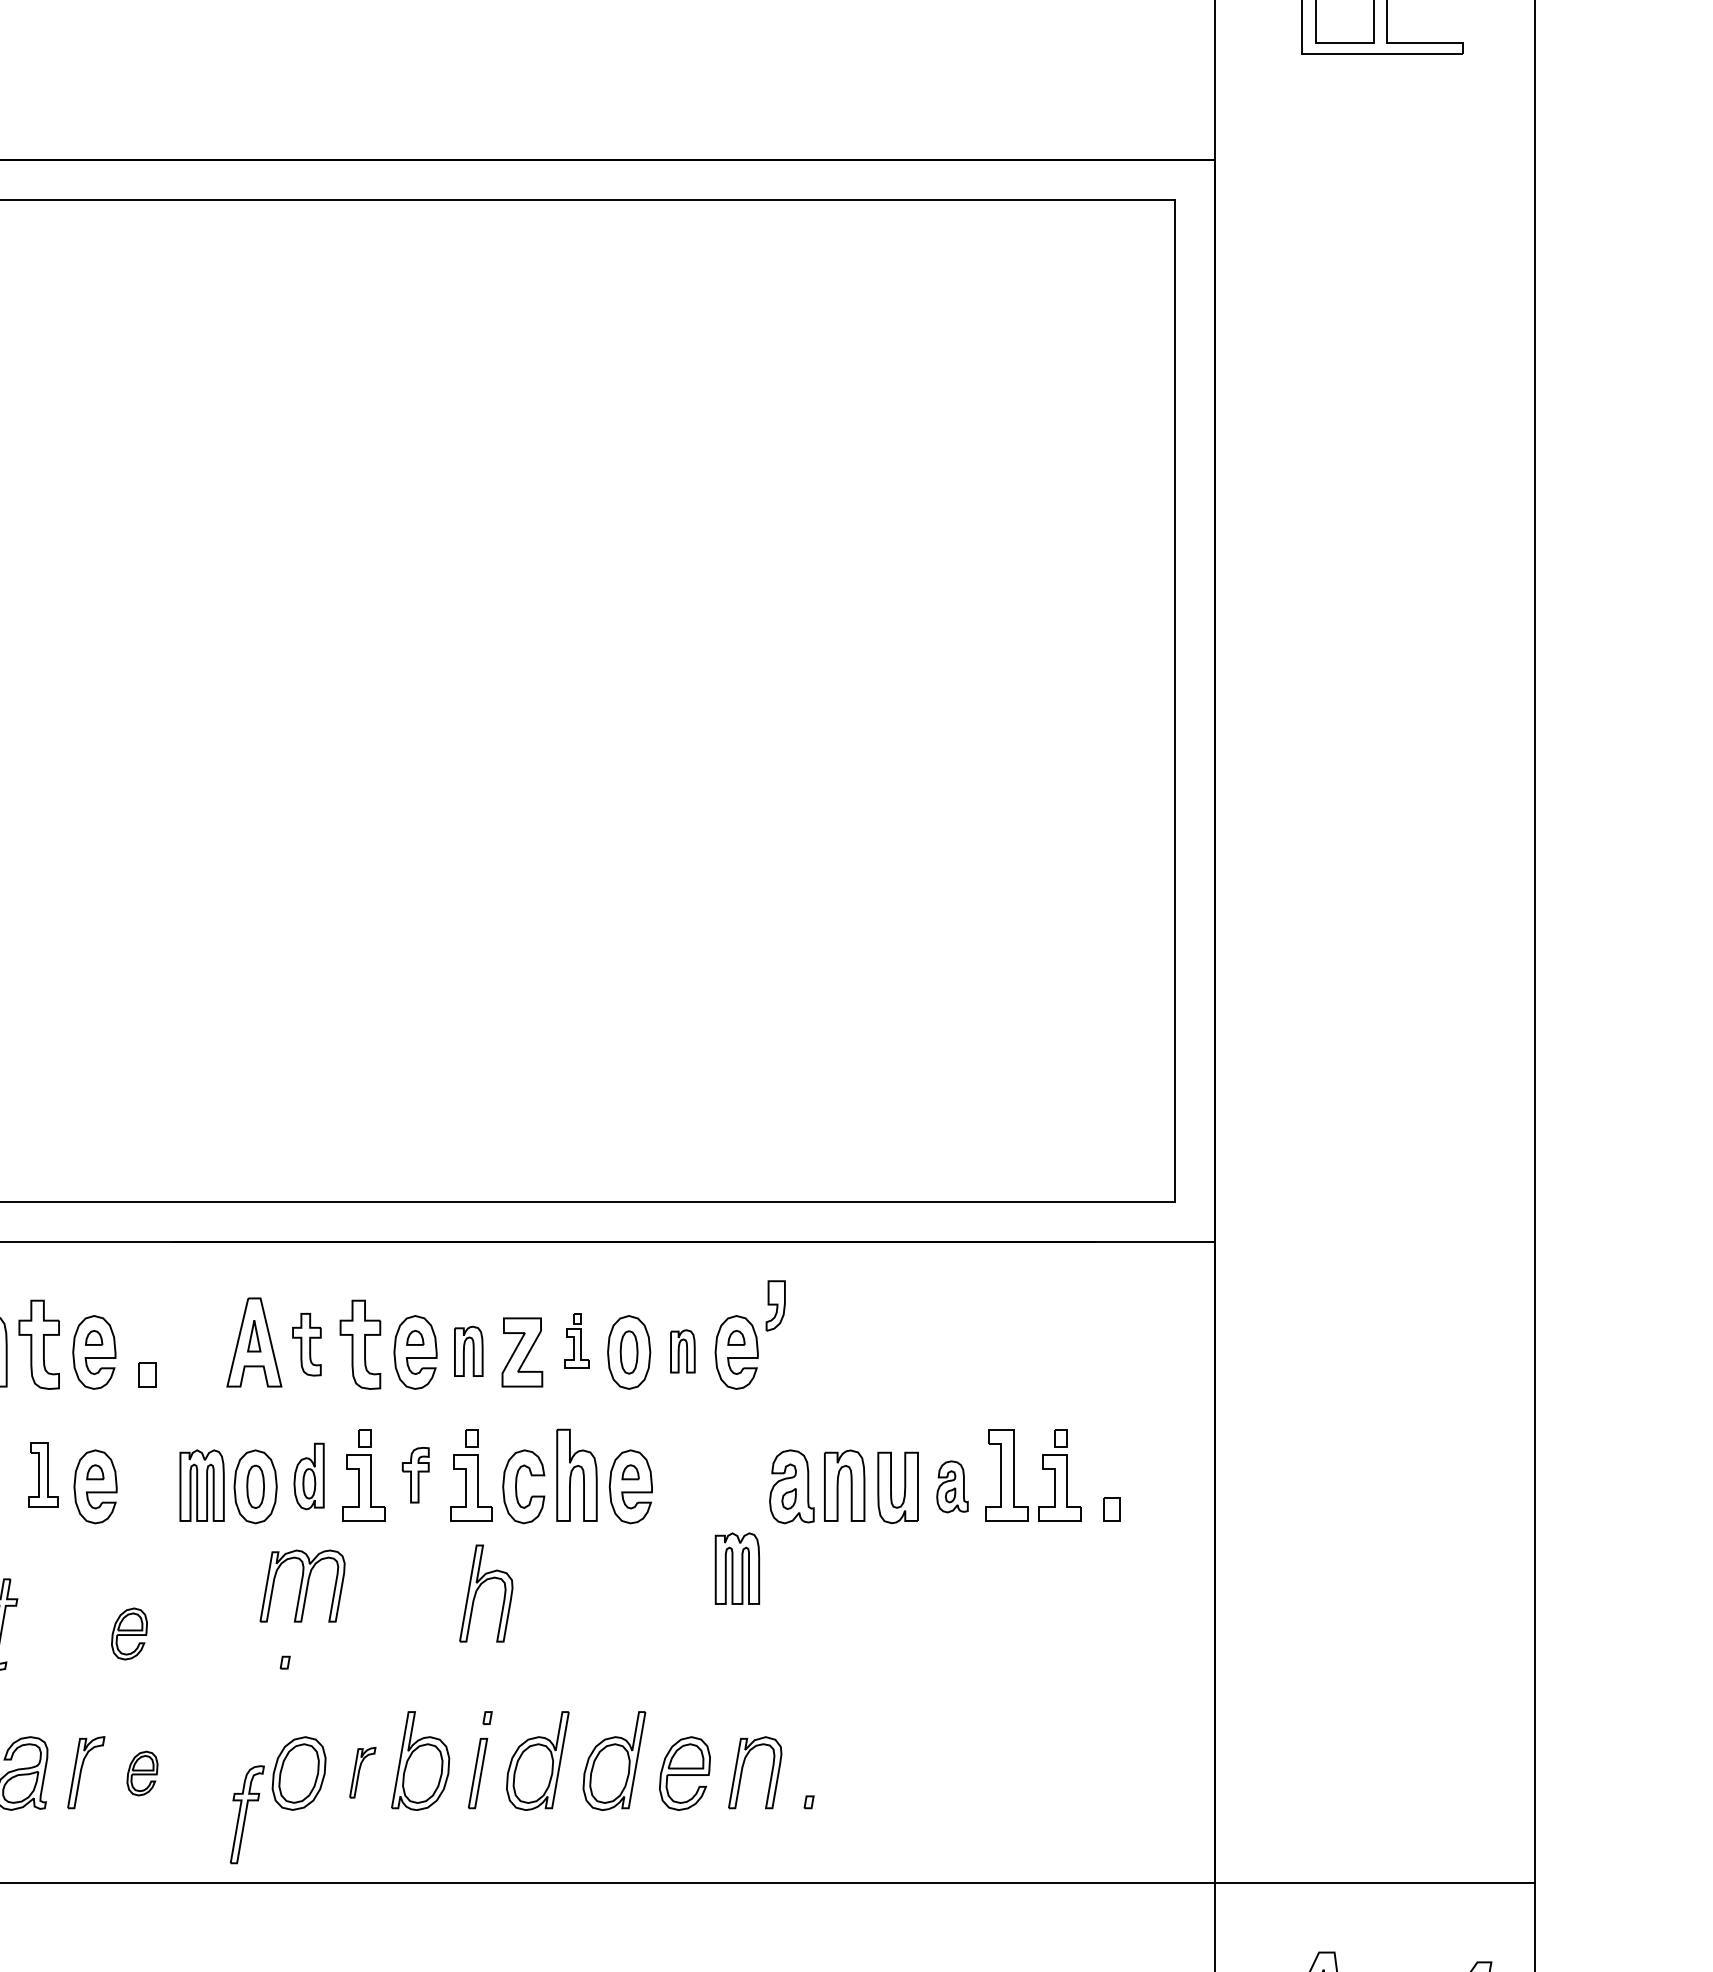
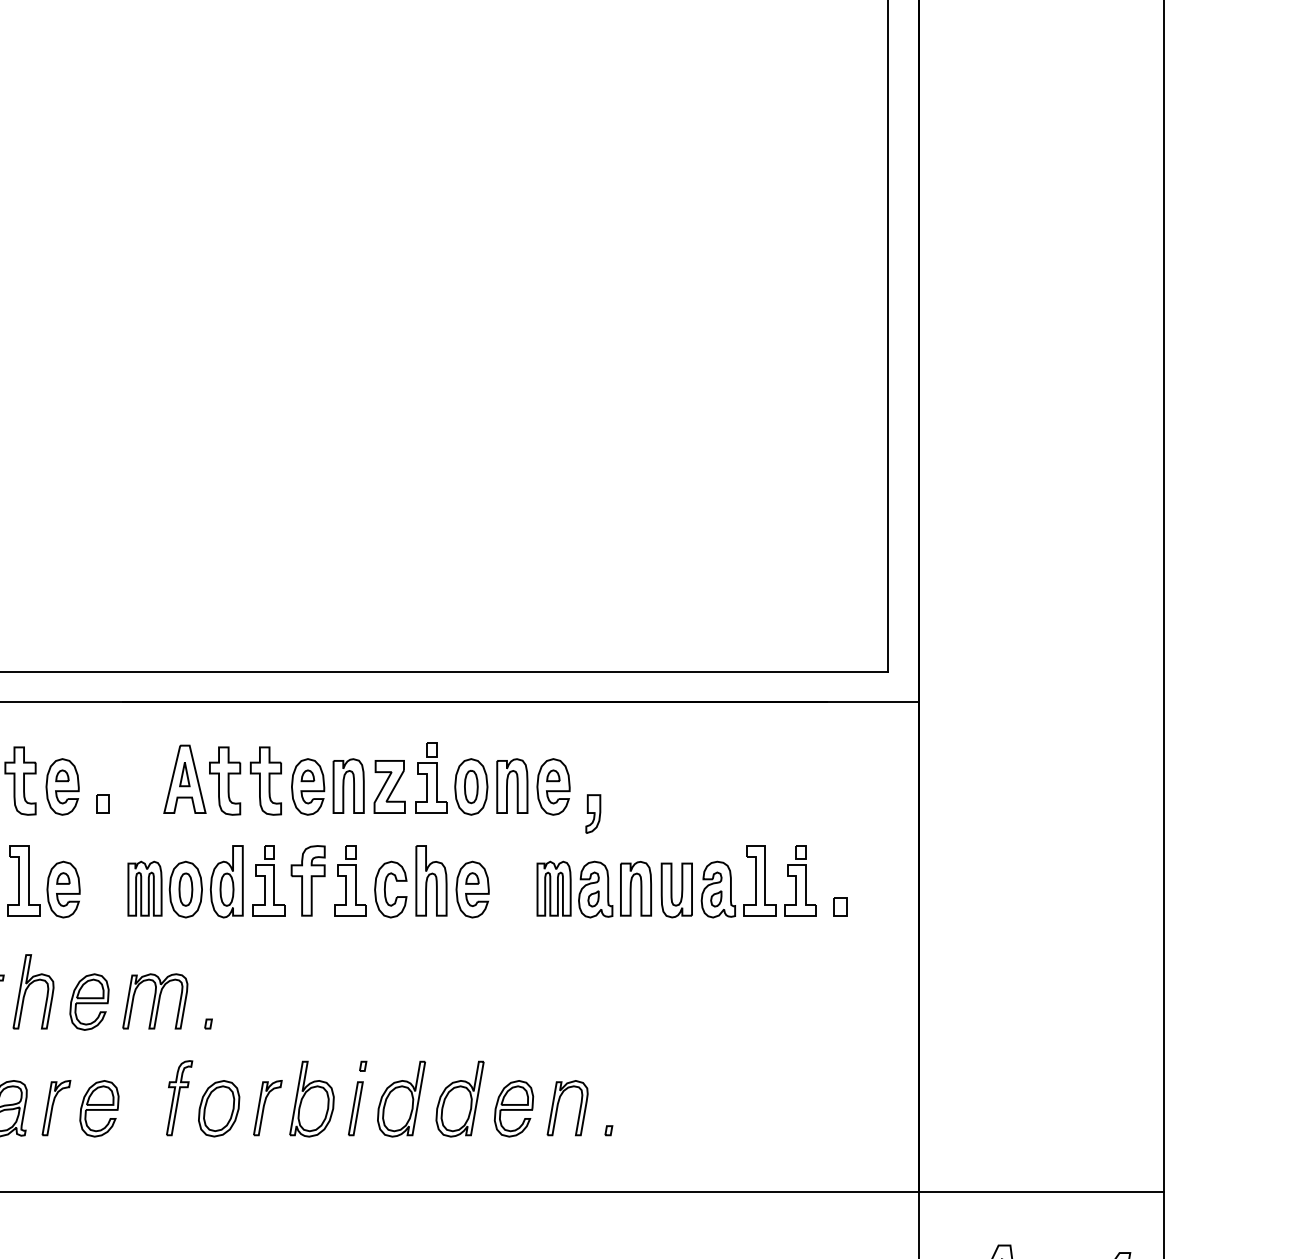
part: (775, 1305) -> (593, 813), moved
part: (576, 1340) -> (431, 777), size x1.67
part: (306, 1344) -> (224, 780), size x1.43
part: (468, 1351) -> (348, 786), size x1.43
part: (682, 1351) -> (512, 786), size x1.67
part: (415, 1474) -> (308, 880), size x1.67
part: (43, 1475) -> (23, 880), size x1.43
part: (308, 1476) -> (226, 881), size x1.43
part: (952, 1486) -> (718, 889), size x1.43
part: (737, 1568) -> (554, 888), moved
part: (302, 1585) -> (155, 1000), moved
part: (479, 1588) -> (28, 987), moved
part: (129, 1633) -> (89, 1001), size x1.43
part: (362, 1772) -> (267, 1107), size x1.43
part: (142, 1773) -> (99, 1108), size x1.67
part: (246, 1814) -> (178, 1098), moved

